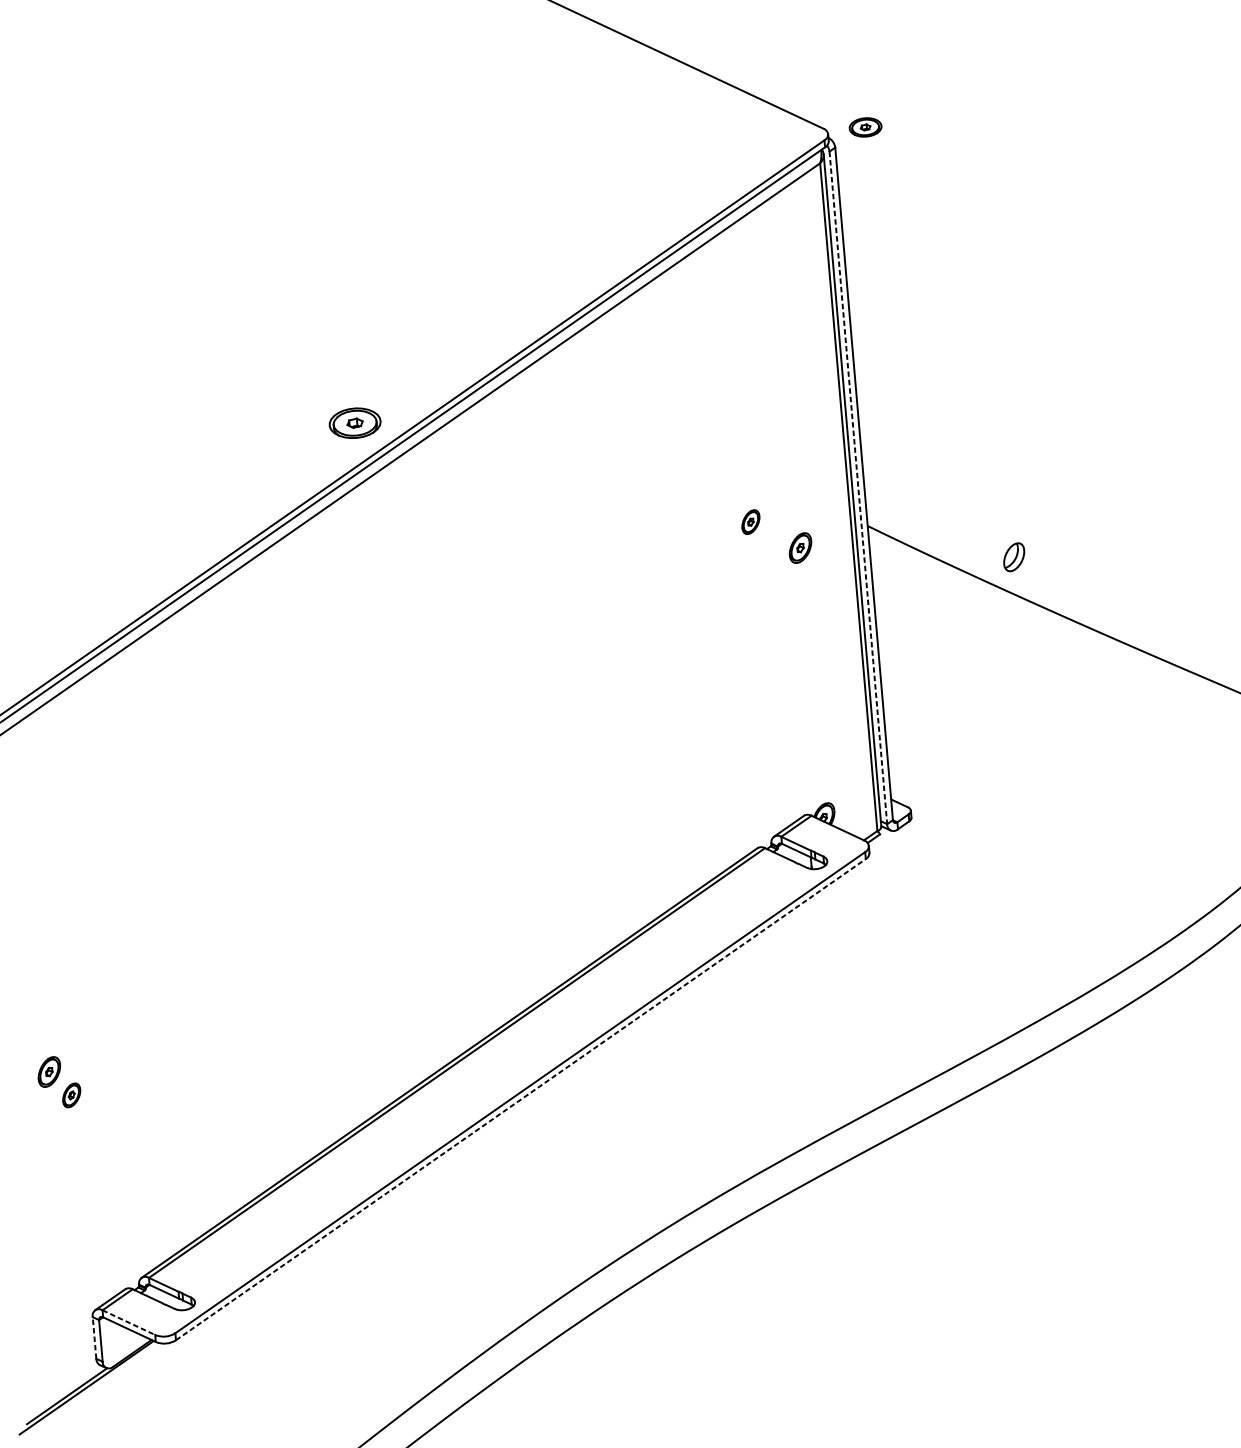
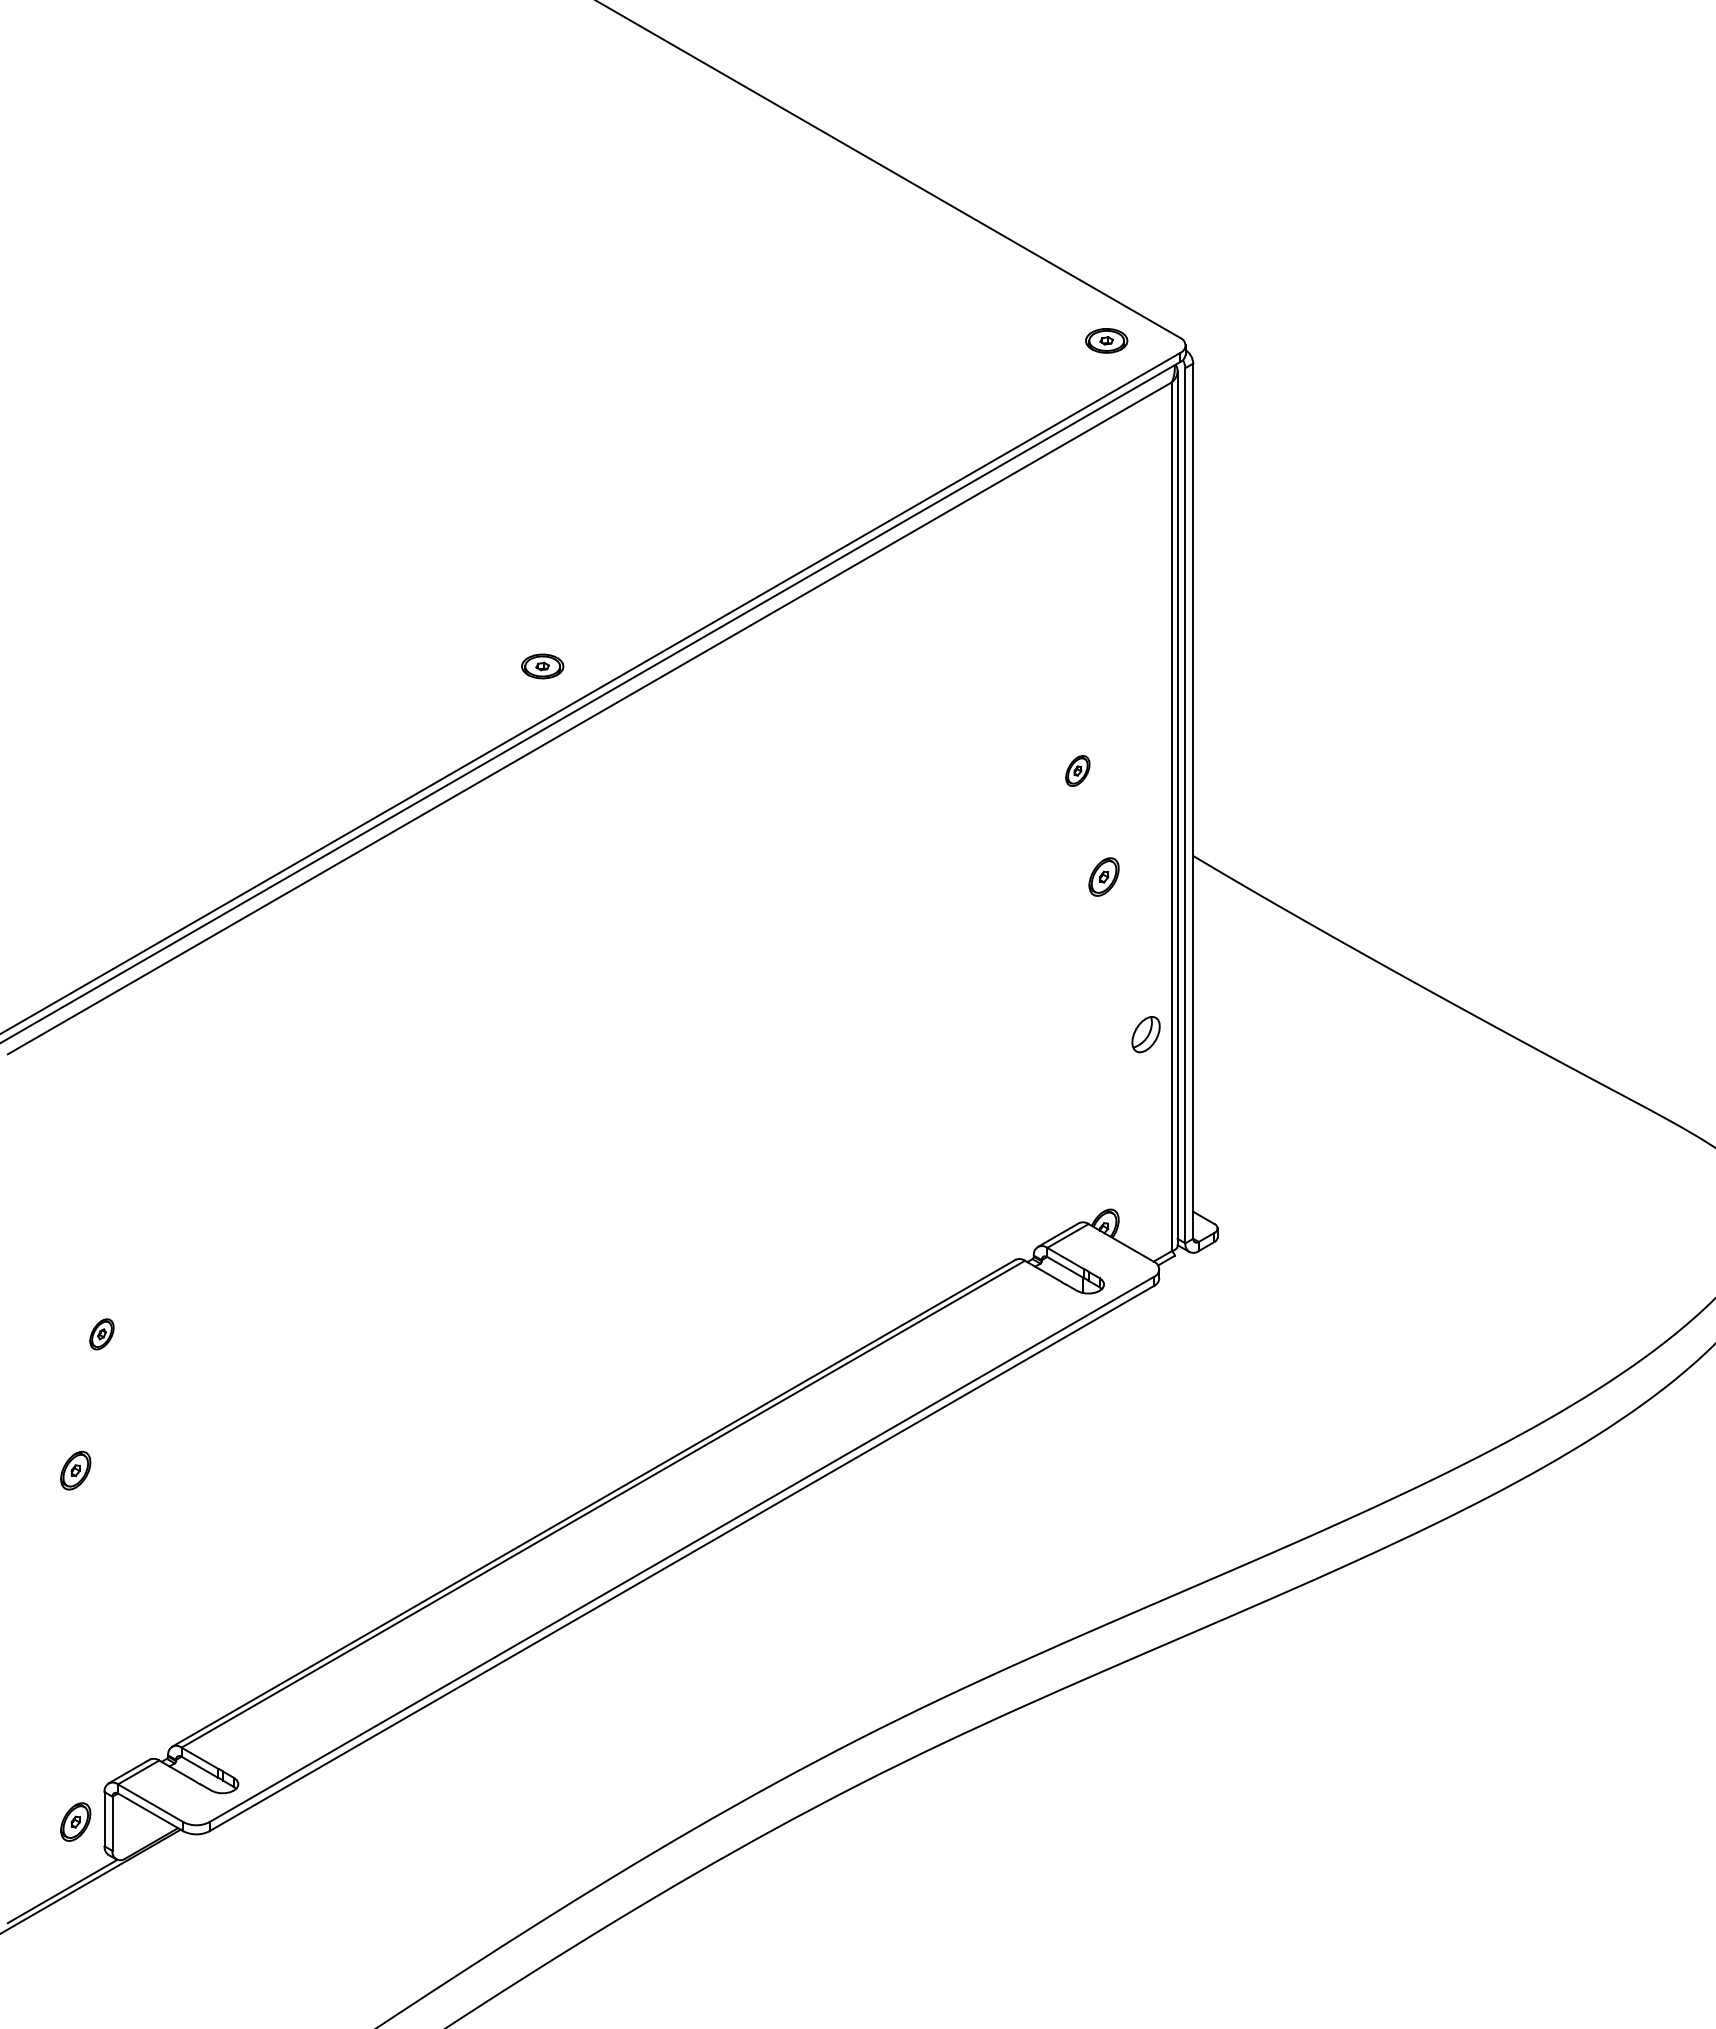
part: (865, 127) -> (1106, 340), moved
part: (355, 423) -> (542, 666), size x0.62
line: (858, 487) -> (1185, 805), dashed -> solid
part: (750, 521) -> (1077, 770), moved
part: (1013, 557) -> (1145, 1034), moved
part: (71, 1095) -> (101, 1334), moved
line: (521, 1099) -> (682, 1558), dashed -> solid
line: (128, 1322) -> (150, 1803), dashed -> solid
line: (94, 1337) -> (104, 1818), dashed -> solid
part: (72, 1341) -> (75, 1821), added

